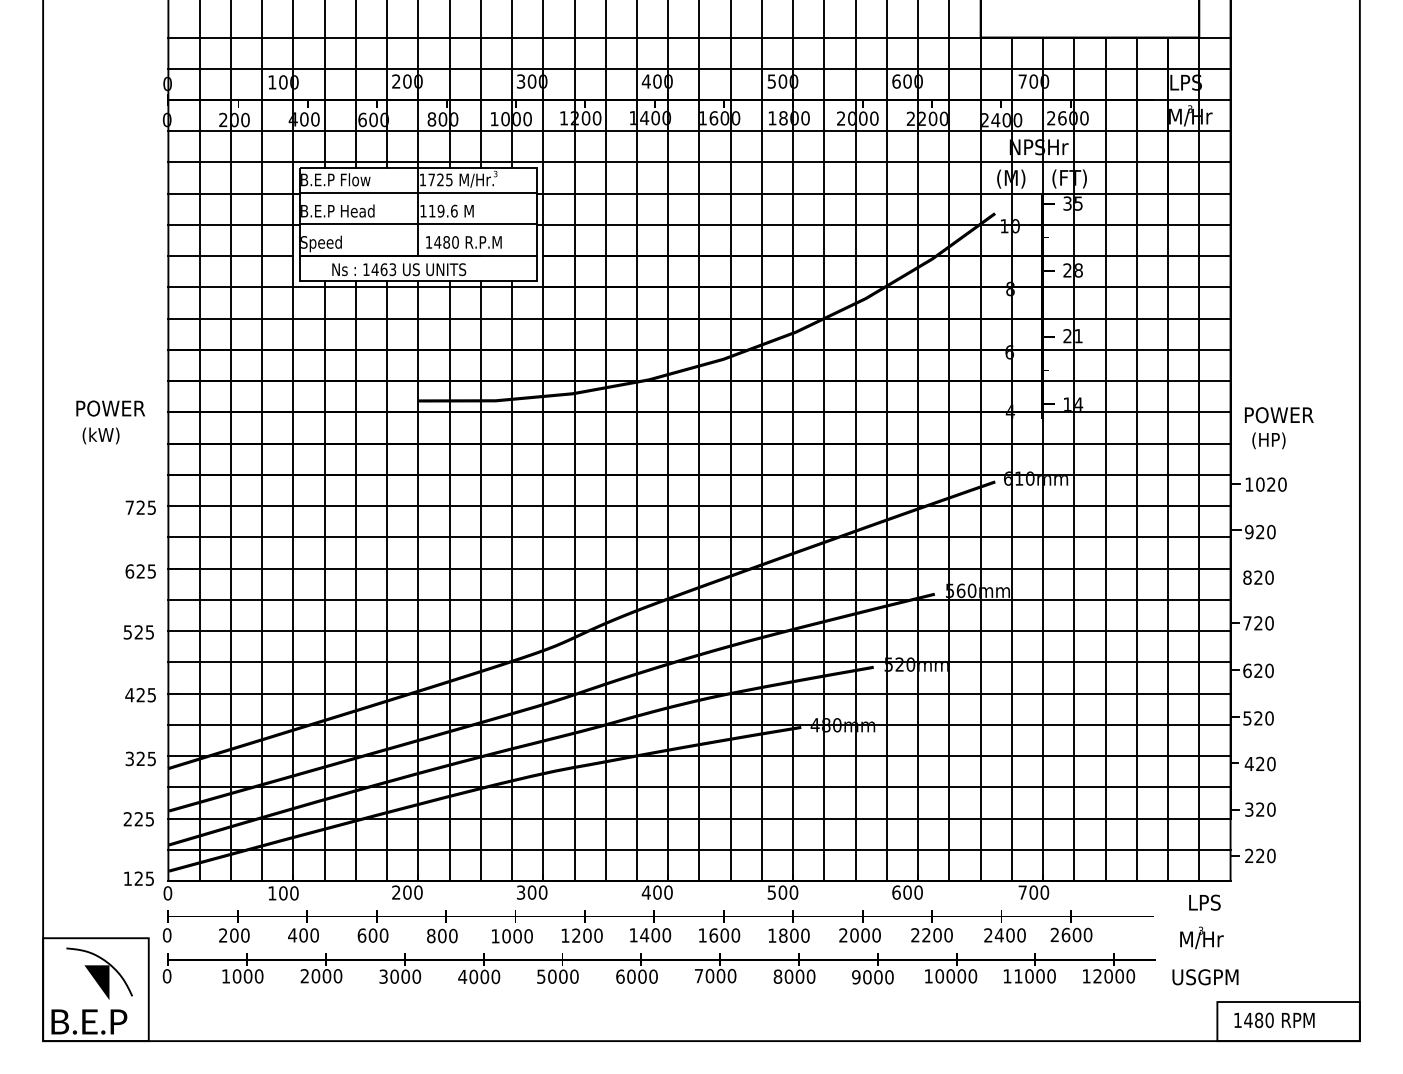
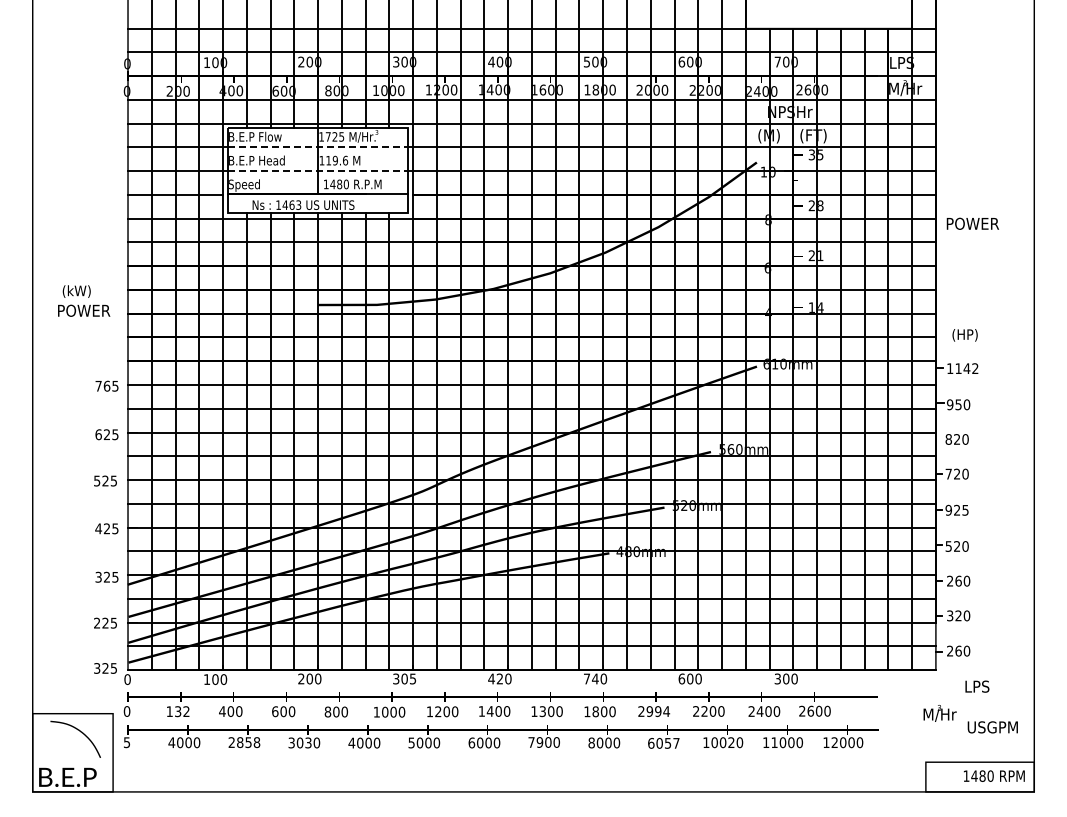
line: (418, 192) -> (318, 146), solid -> dashed
line: (418, 224) -> (318, 170), solid -> dashed
text: (1278, 414) -> (972, 223), moved
text: (100, 435) -> (76, 291), moved
text: (1270, 484) -> (966, 368), 1020 -> 1142
text: (140, 506) -> (106, 385), 725 -> 765
text: (1260, 531) -> (958, 404), 920 -> 950
text: (1257, 669) -> (956, 509), 620 -> 925
text: (1253, 763) -> (953, 580), 420 -> 260
text: (1260, 855) -> (958, 650), 220 -> 260
text: (128, 878) -> (97, 668), 125 -> 325
text: (542, 891) -> (412, 678), 300 -> 305
text: (656, 891) -> (499, 678), 400 -> 420
text: (776, 891) -> (590, 678), 500 -> 740
text: (1022, 891) -> (777, 678), 700 -> 300
text: (1205, 902) -> (977, 686), moved
text: (233, 935) -> (177, 711), 200 -> 132
text: (713, 935) -> (542, 711), 1600 -> 1300
text: (865, 935) -> (658, 711), 2000 -> 2994
text: (1201, 937) -> (939, 713), moved
text: (166, 976) -> (126, 742), 0 -> 5
text: (225, 976) -> (171, 742), 1000 -> 4000
text: (326, 976) -> (248, 742), 2000 -> 2858
text: (405, 976) -> (308, 742), 3000 -> 3030
text: (709, 976) -> (539, 742), 7000 -> 7900
text: (872, 976) -> (663, 742), 9000 -> 6057
text: (961, 976) -> (731, 742), 10000 -> 10020
text: (1205, 977) -> (992, 727), moved
fill: (96, 982) -> (73, 747), removed
text: (1274, 1019) -> (994, 775), moved

